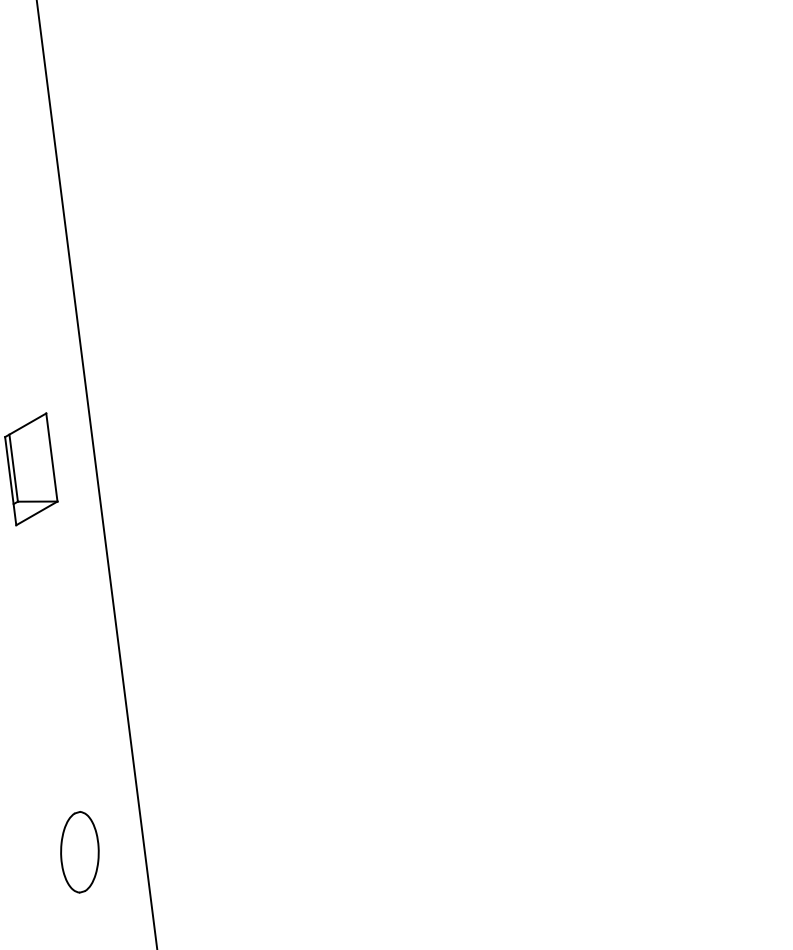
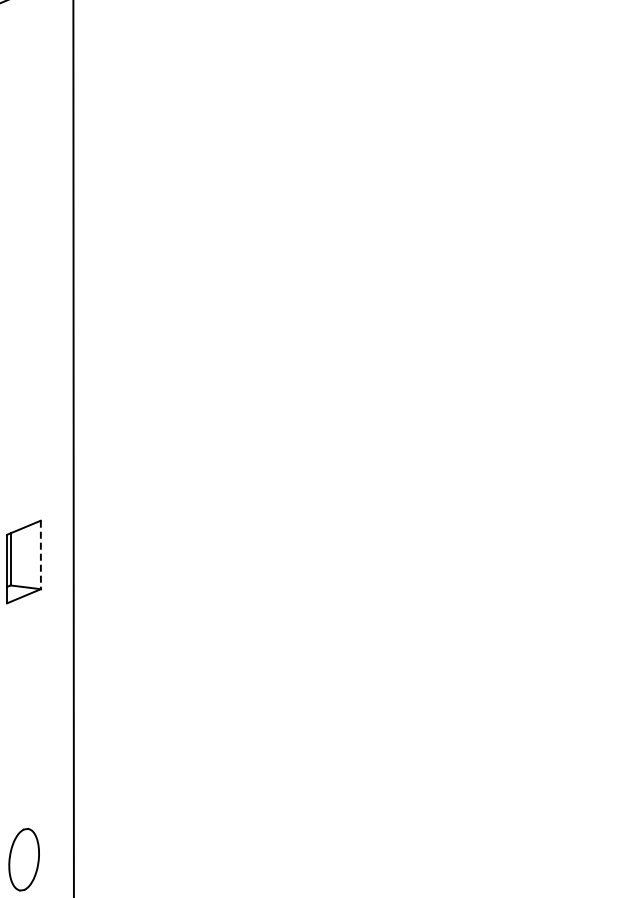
line: (51, 458) -> (40, 555), solid -> dashed

